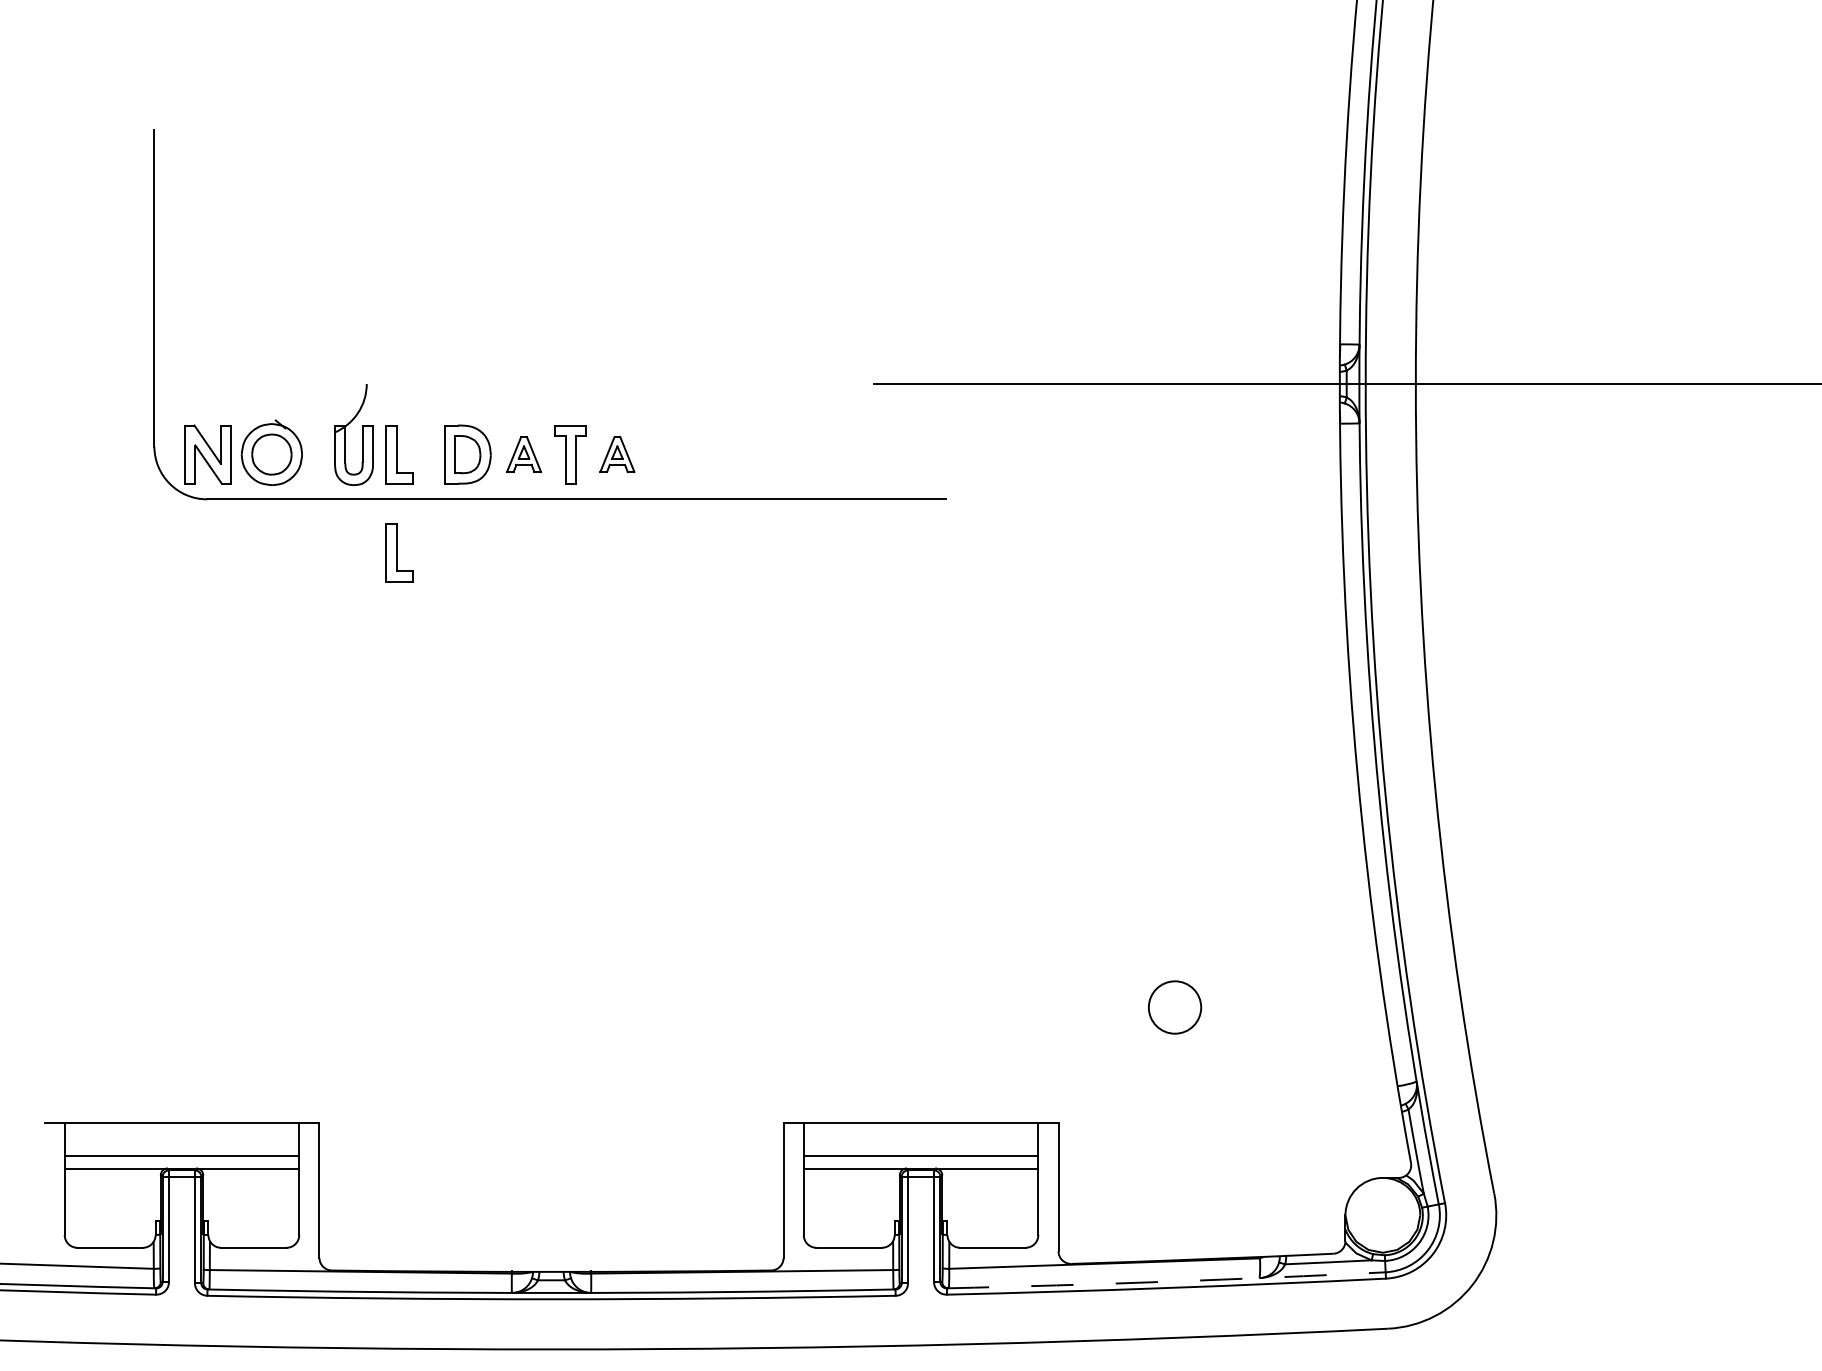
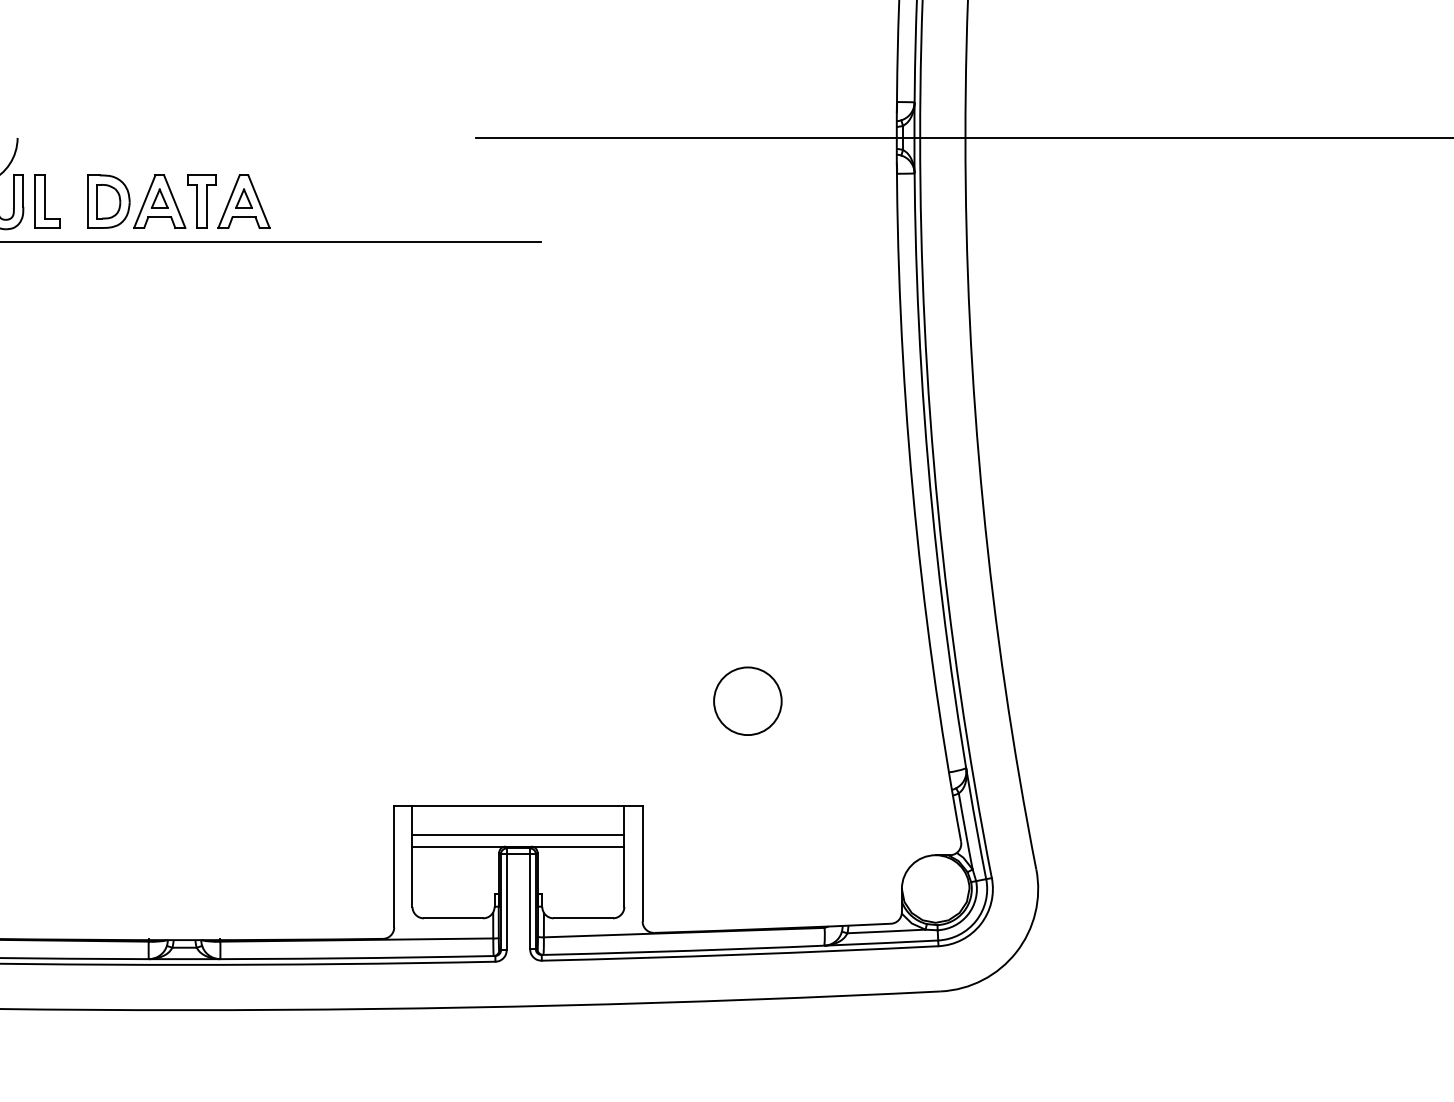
part: (523, 454) -> (159, 201), size x1.67
part: (617, 454) -> (244, 201), size x1.67
part: (399, 552) -> (47, 290), removed
circle: (1174, 1007) -> (747, 701), size x1.43
arc: (1166, 1281) -> (740, 948), dashed -> solid

